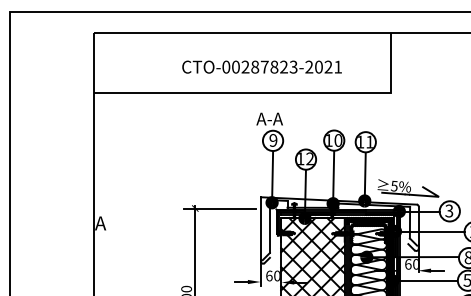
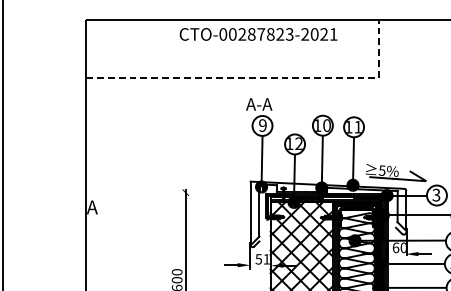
text: (261, 66) -> (258, 33), moved
line: (273, 92) -> (262, 78), solid -> dashed
line: (220, 208) -> (210, 192), removed
text: (272, 275) -> (261, 258), 60 -> 51

